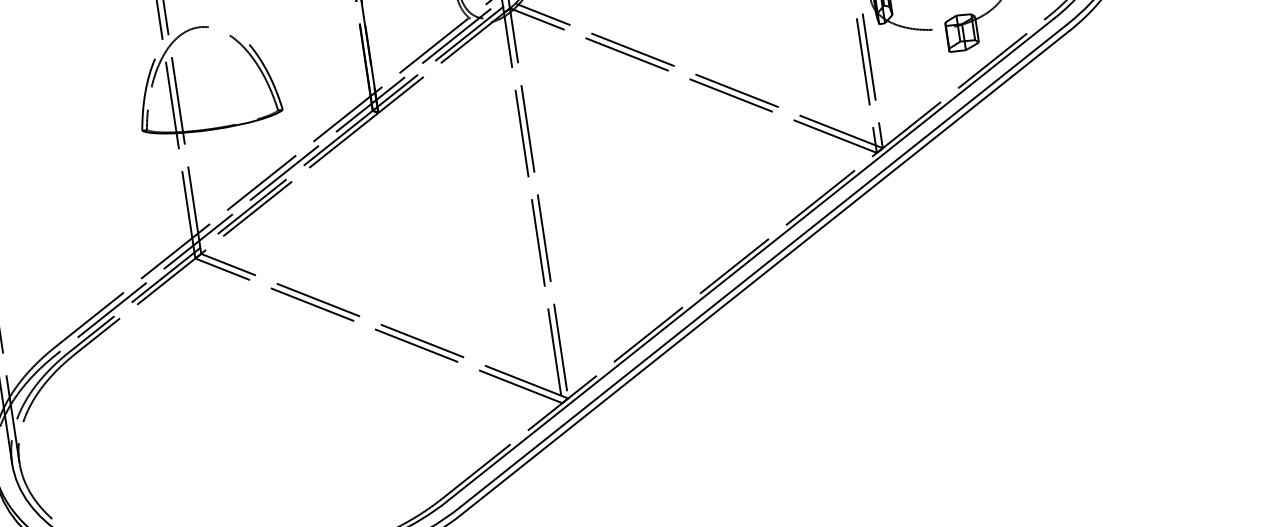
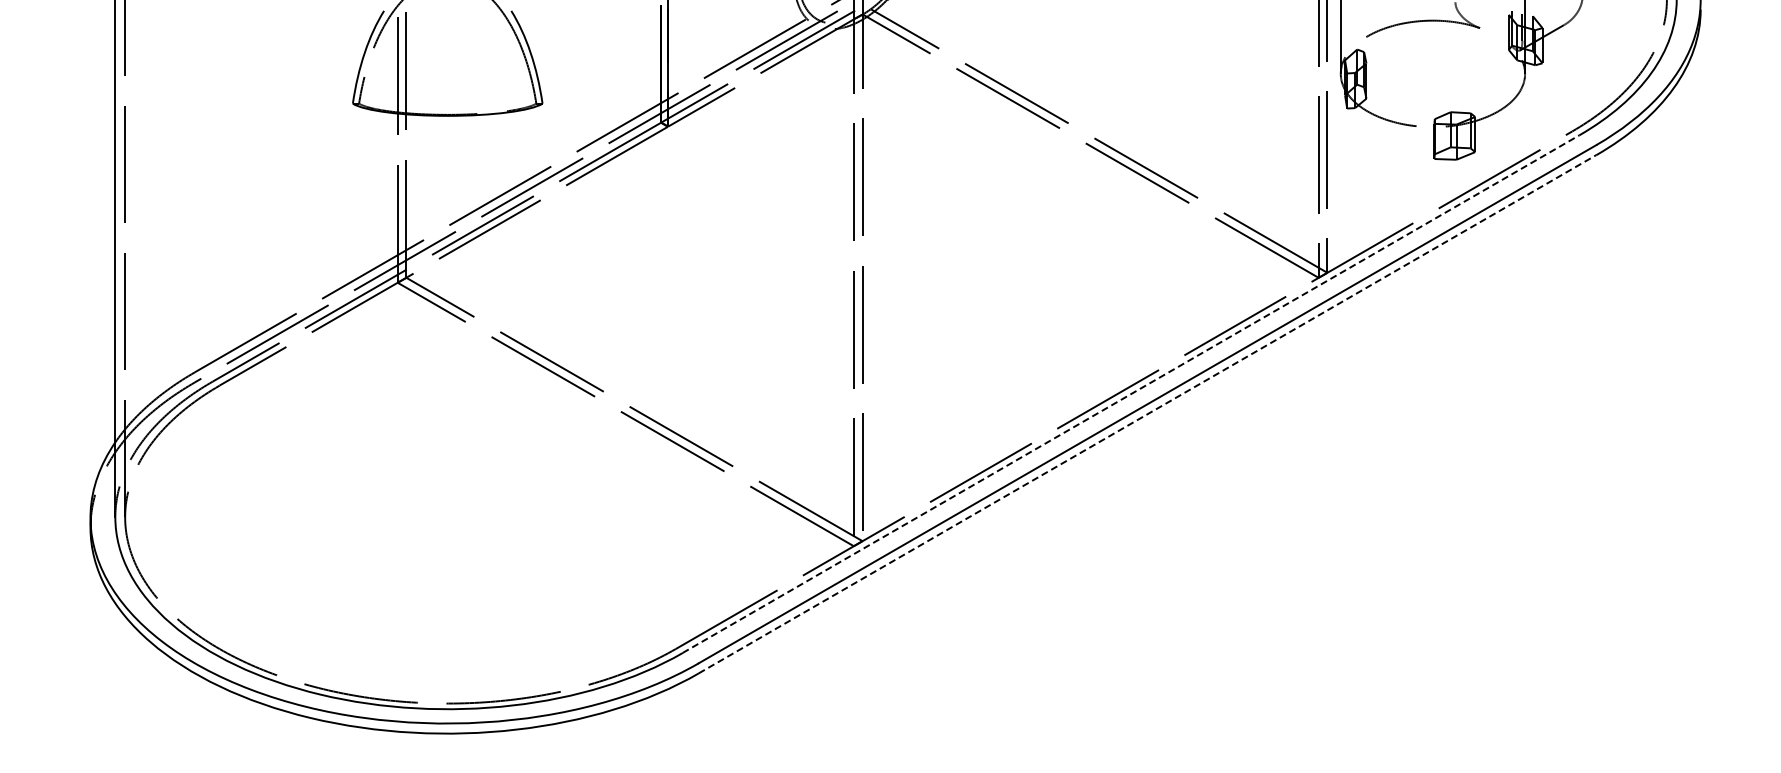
line: (751, 260) -> (1131, 394), solid -> dashed
line: (765, 272) -> (1148, 413), solid -> dashed

